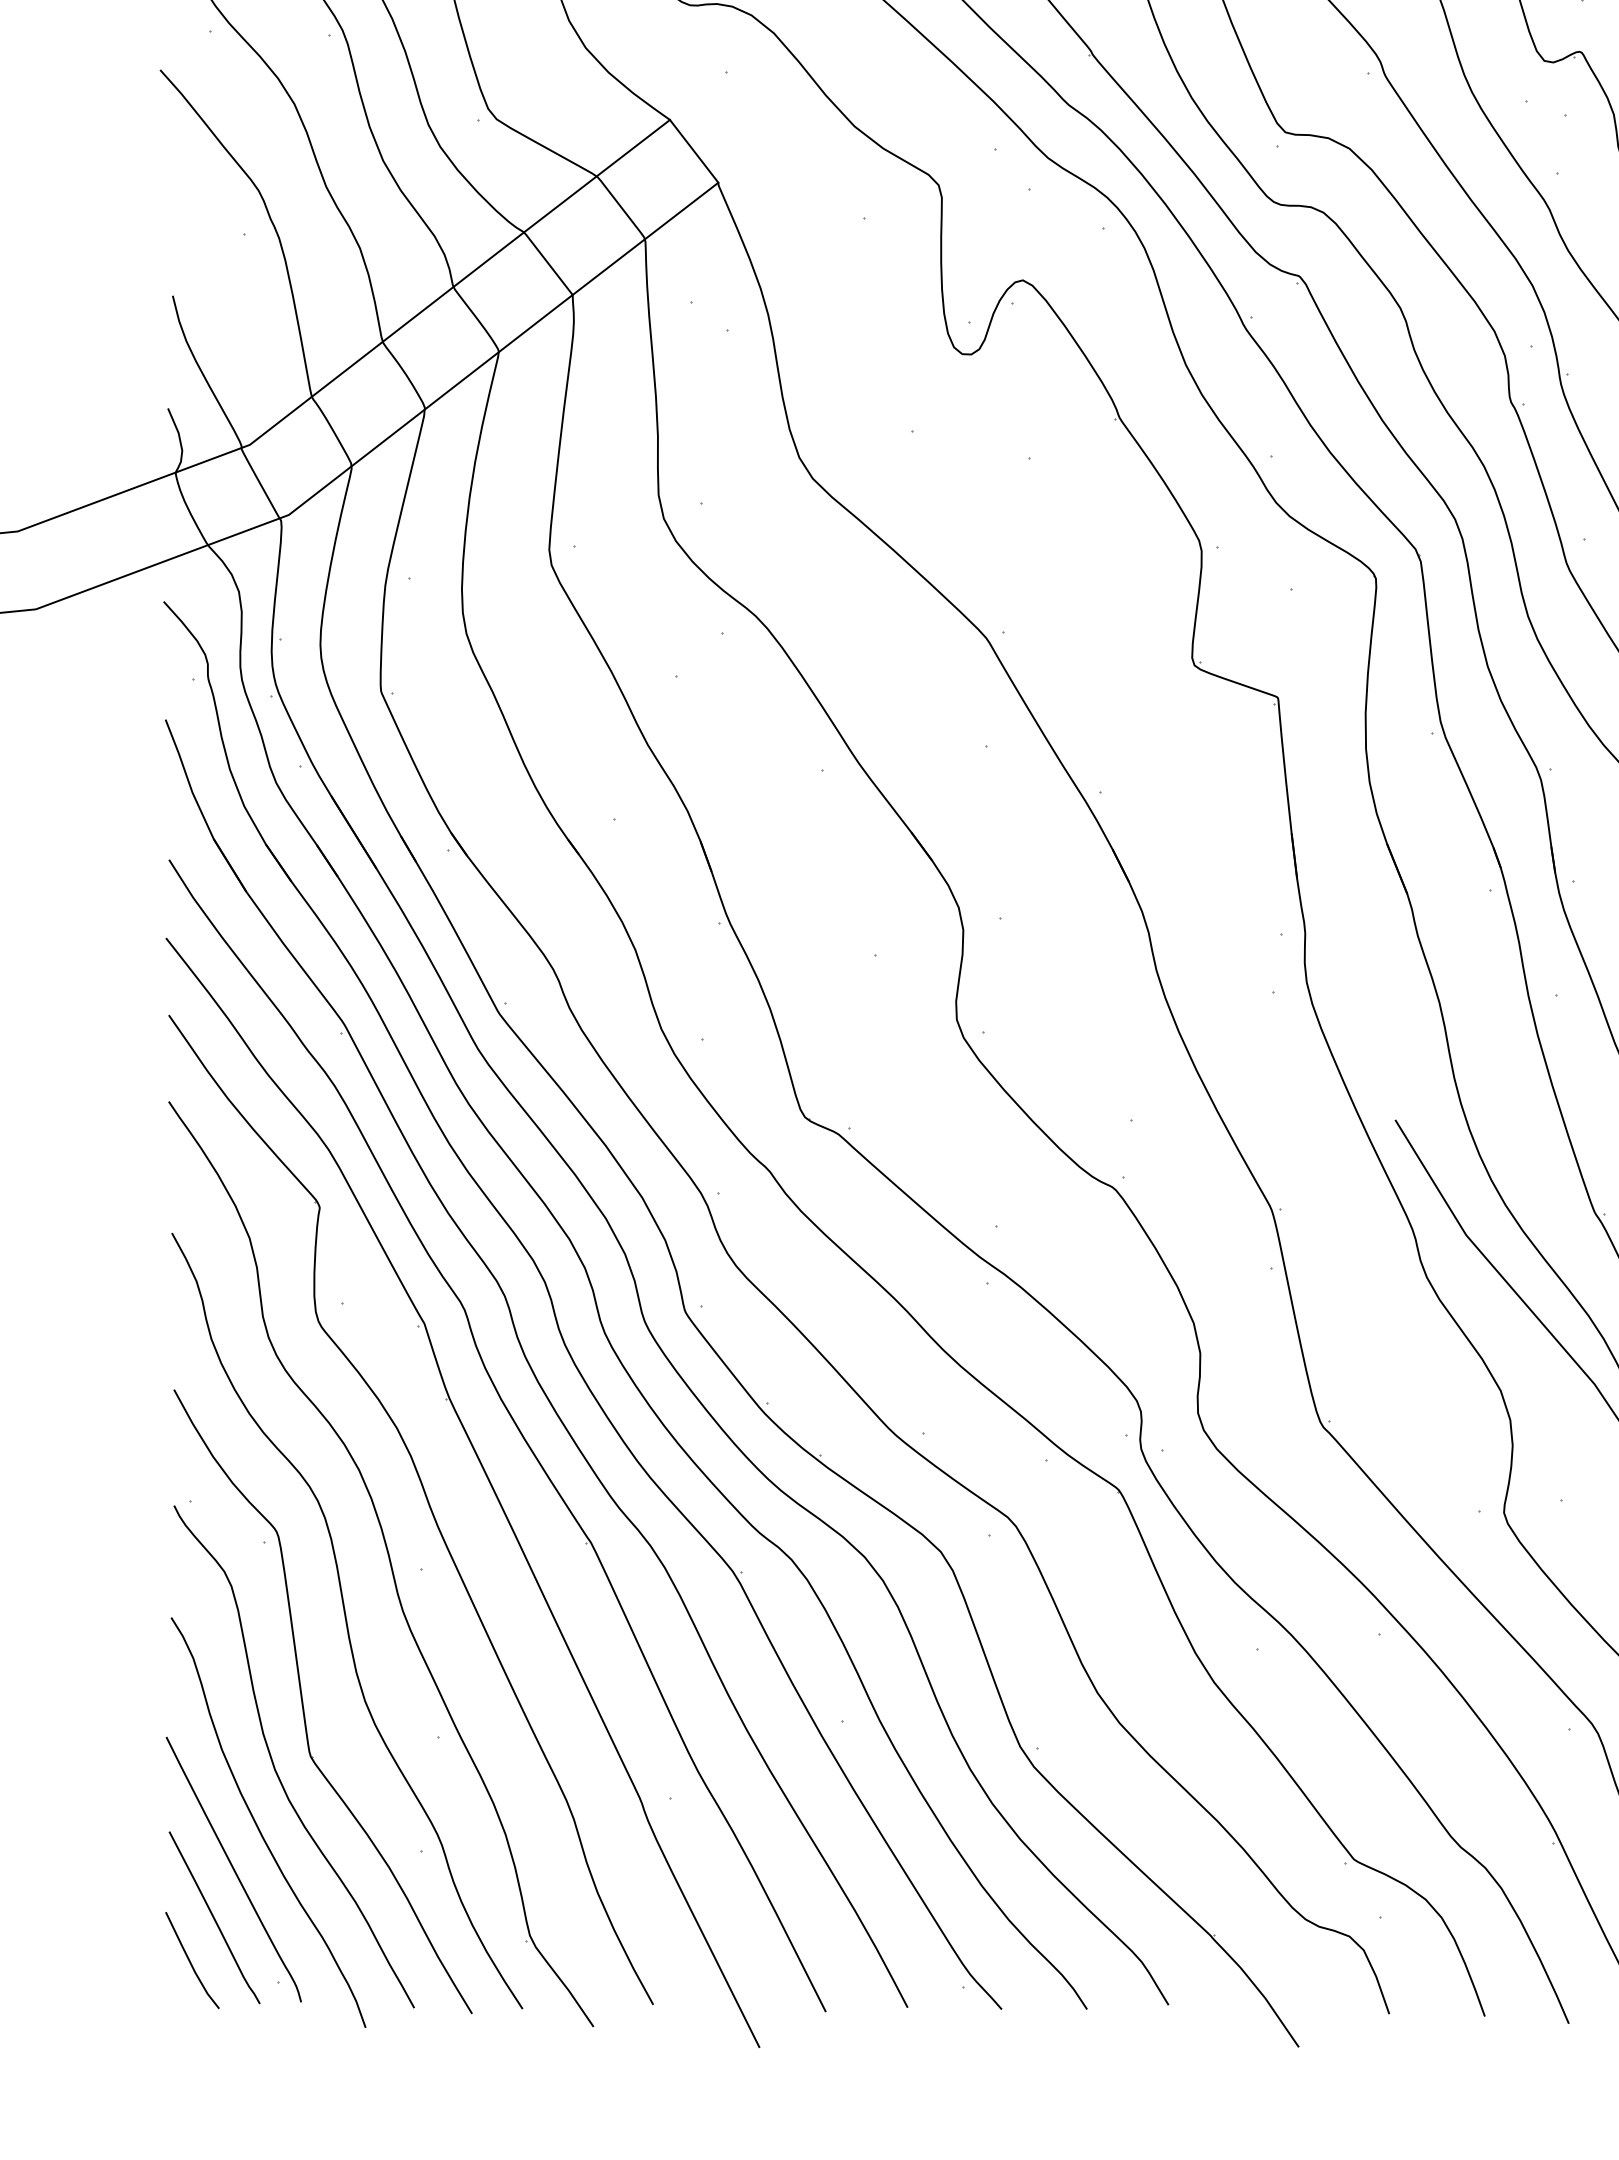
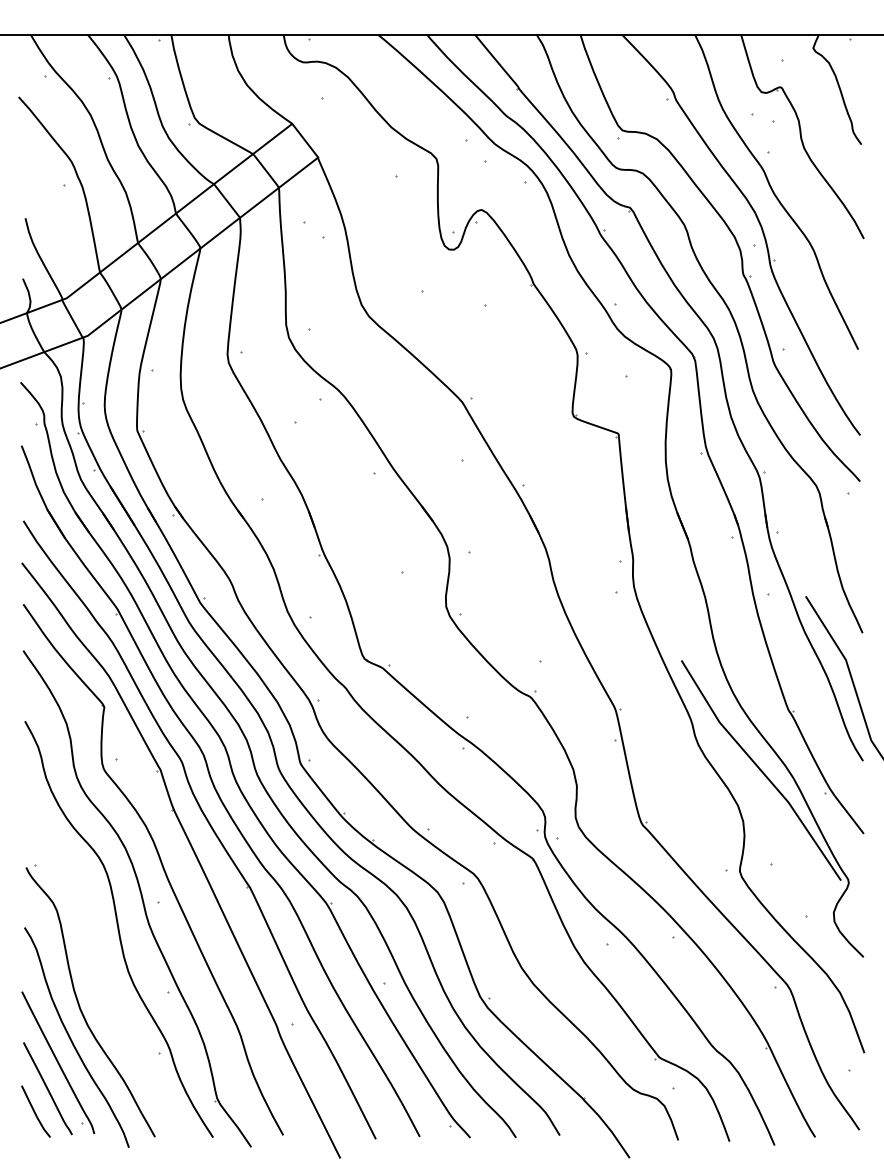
part: (305, 1705) -> (96, 974), removed

